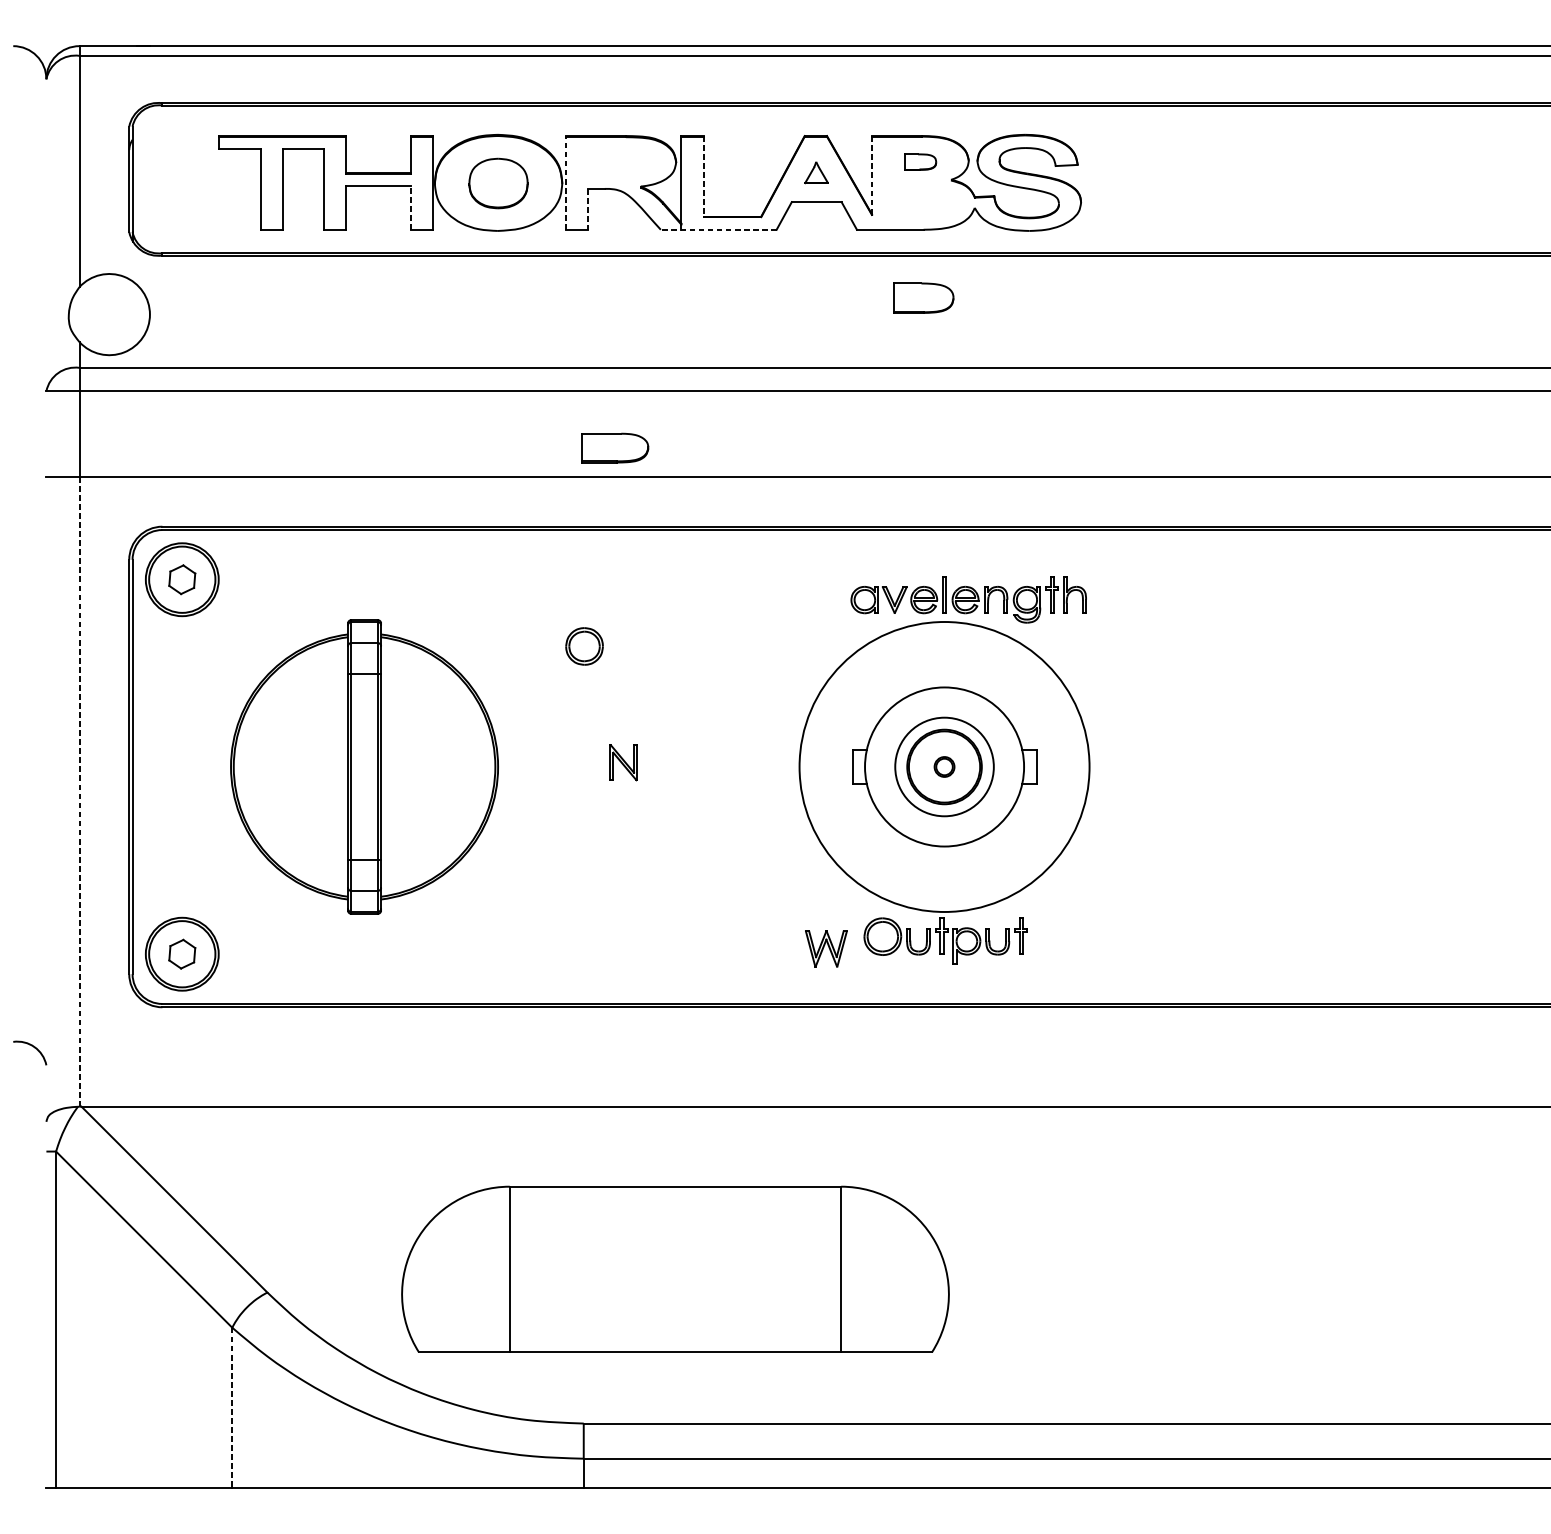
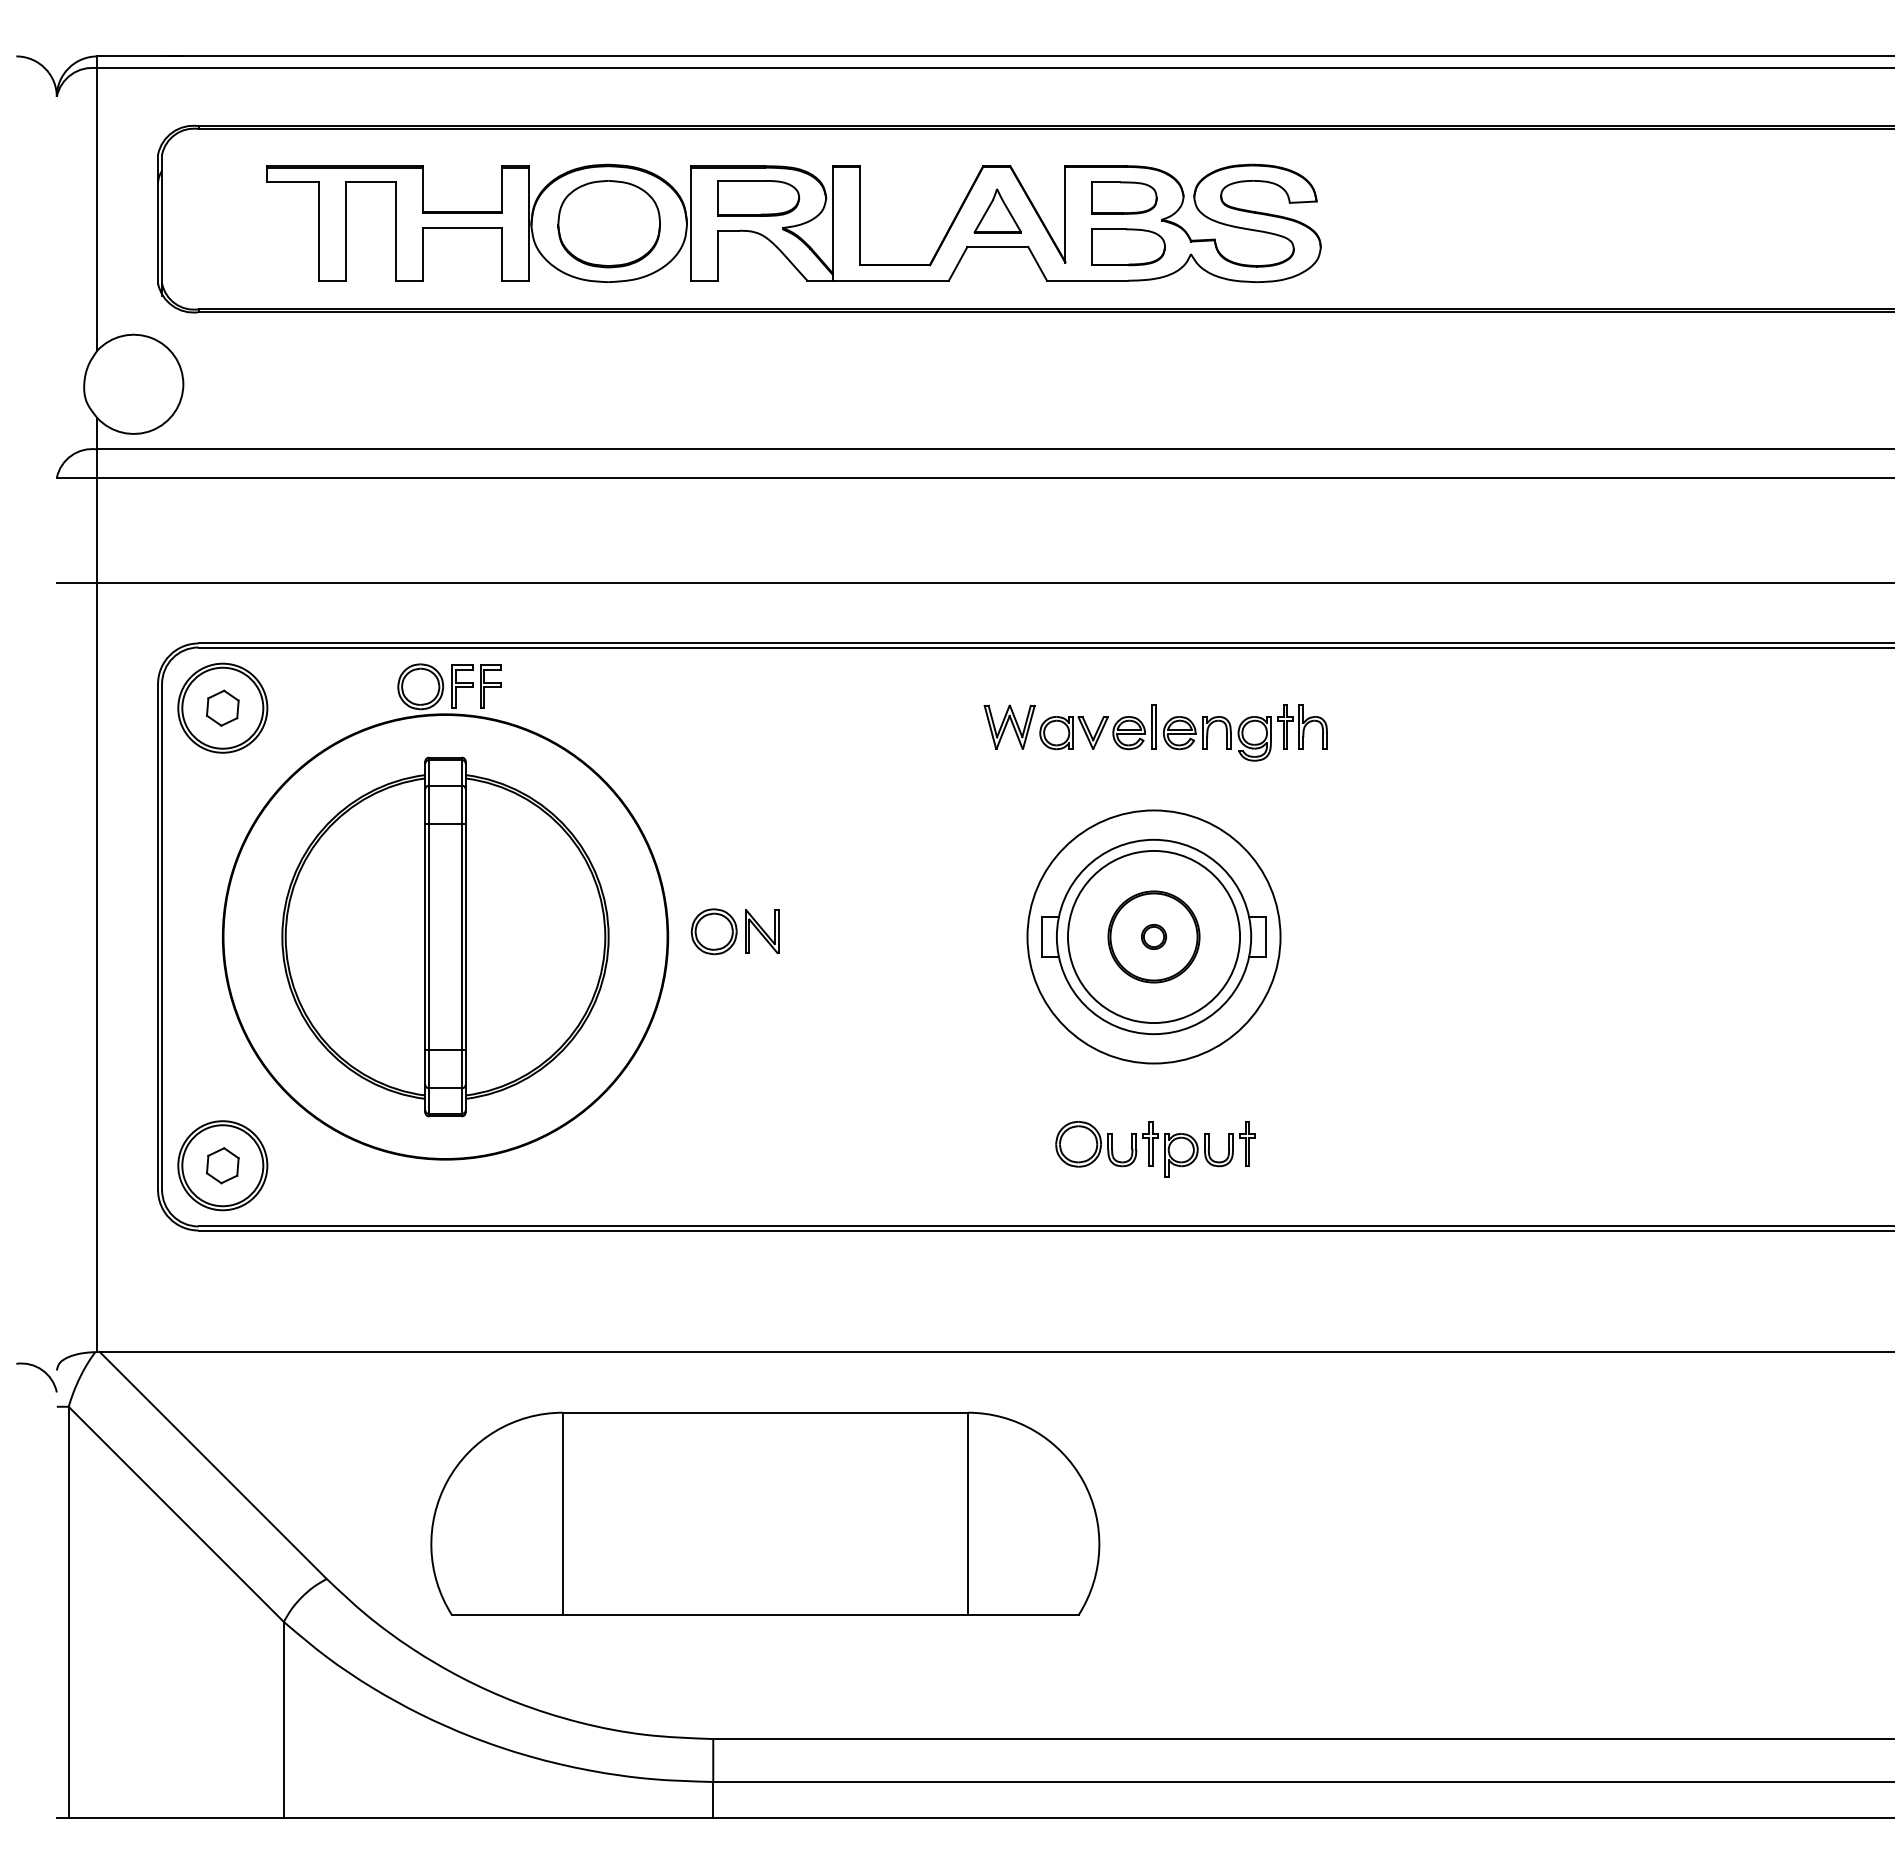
part: (920, 161) -> (1124, 197), size x1.67
part: (816, 172) -> (997, 210), size x1.67
line: (872, 175) -> (1065, 214), dashed -> solid
line: (703, 176) -> (859, 215), dashed -> solid
line: (565, 182) -> (691, 222), dashed -> solid
part: (497, 183) -> (608, 224), size x1.43
line: (411, 207) -> (502, 253), dashed -> solid
line: (588, 209) -> (718, 255), dashed -> solid
line: (719, 229) -> (878, 280), dashed -> solid
part: (923, 298) -> (1128, 247), moved
part: (615, 448) -> (758, 198), moved
part: (583, 646) -> (713, 931), moved
part: (364, 746) -> (445, 911), added
circle: (944, 766) -> (1153, 936), size x0.71
circle: (944, 766) -> (1153, 936), size x1.43
line: (79, 791) -> (97, 967), dashed -> solid
part: (826, 948) -> (1009, 726), moved
arc: (33, 1047) -> (40, 1370), moved
part: (675, 1269) -> (765, 1513), moved
line: (231, 1407) -> (283, 1719), dashed -> solid

